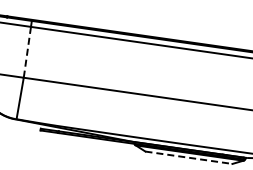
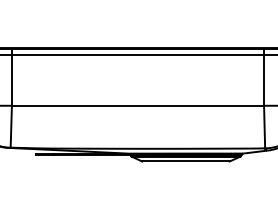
line: (26, 52) -> (11, 80), dashed -> solid
line: (189, 157) -> (186, 161), dashed -> solid

